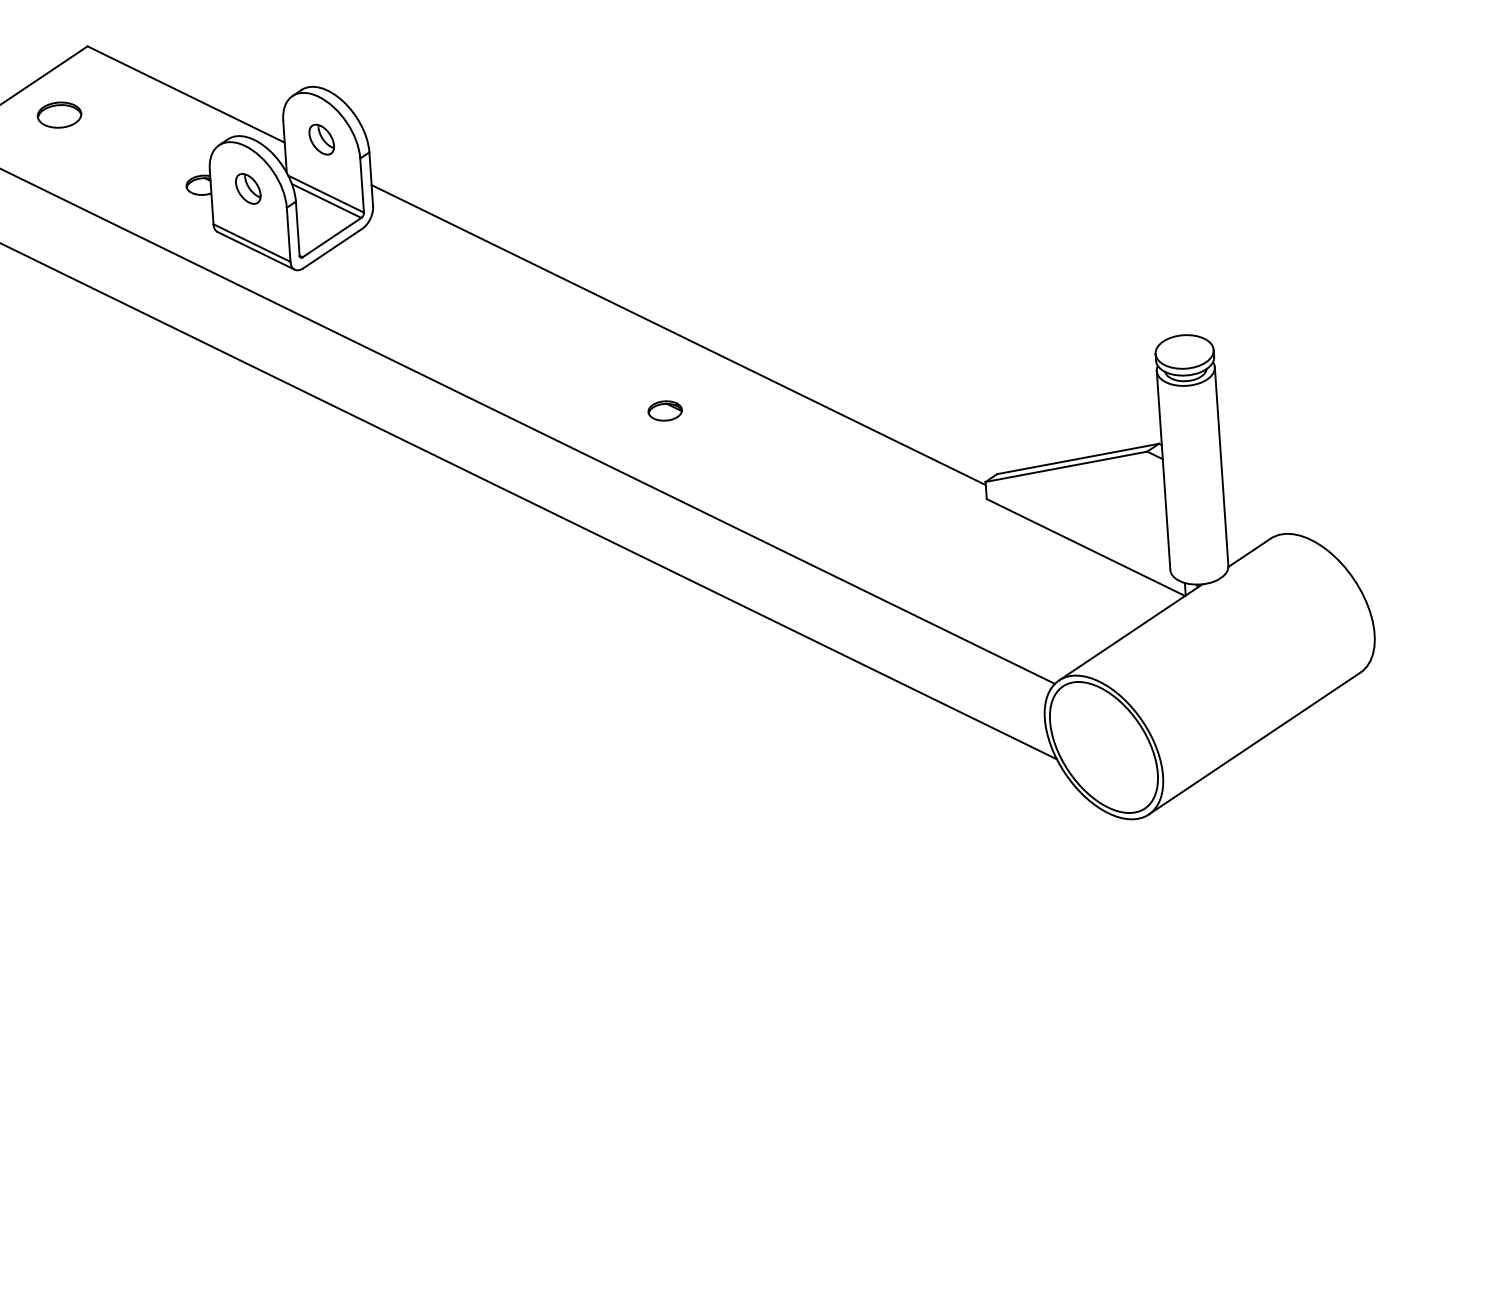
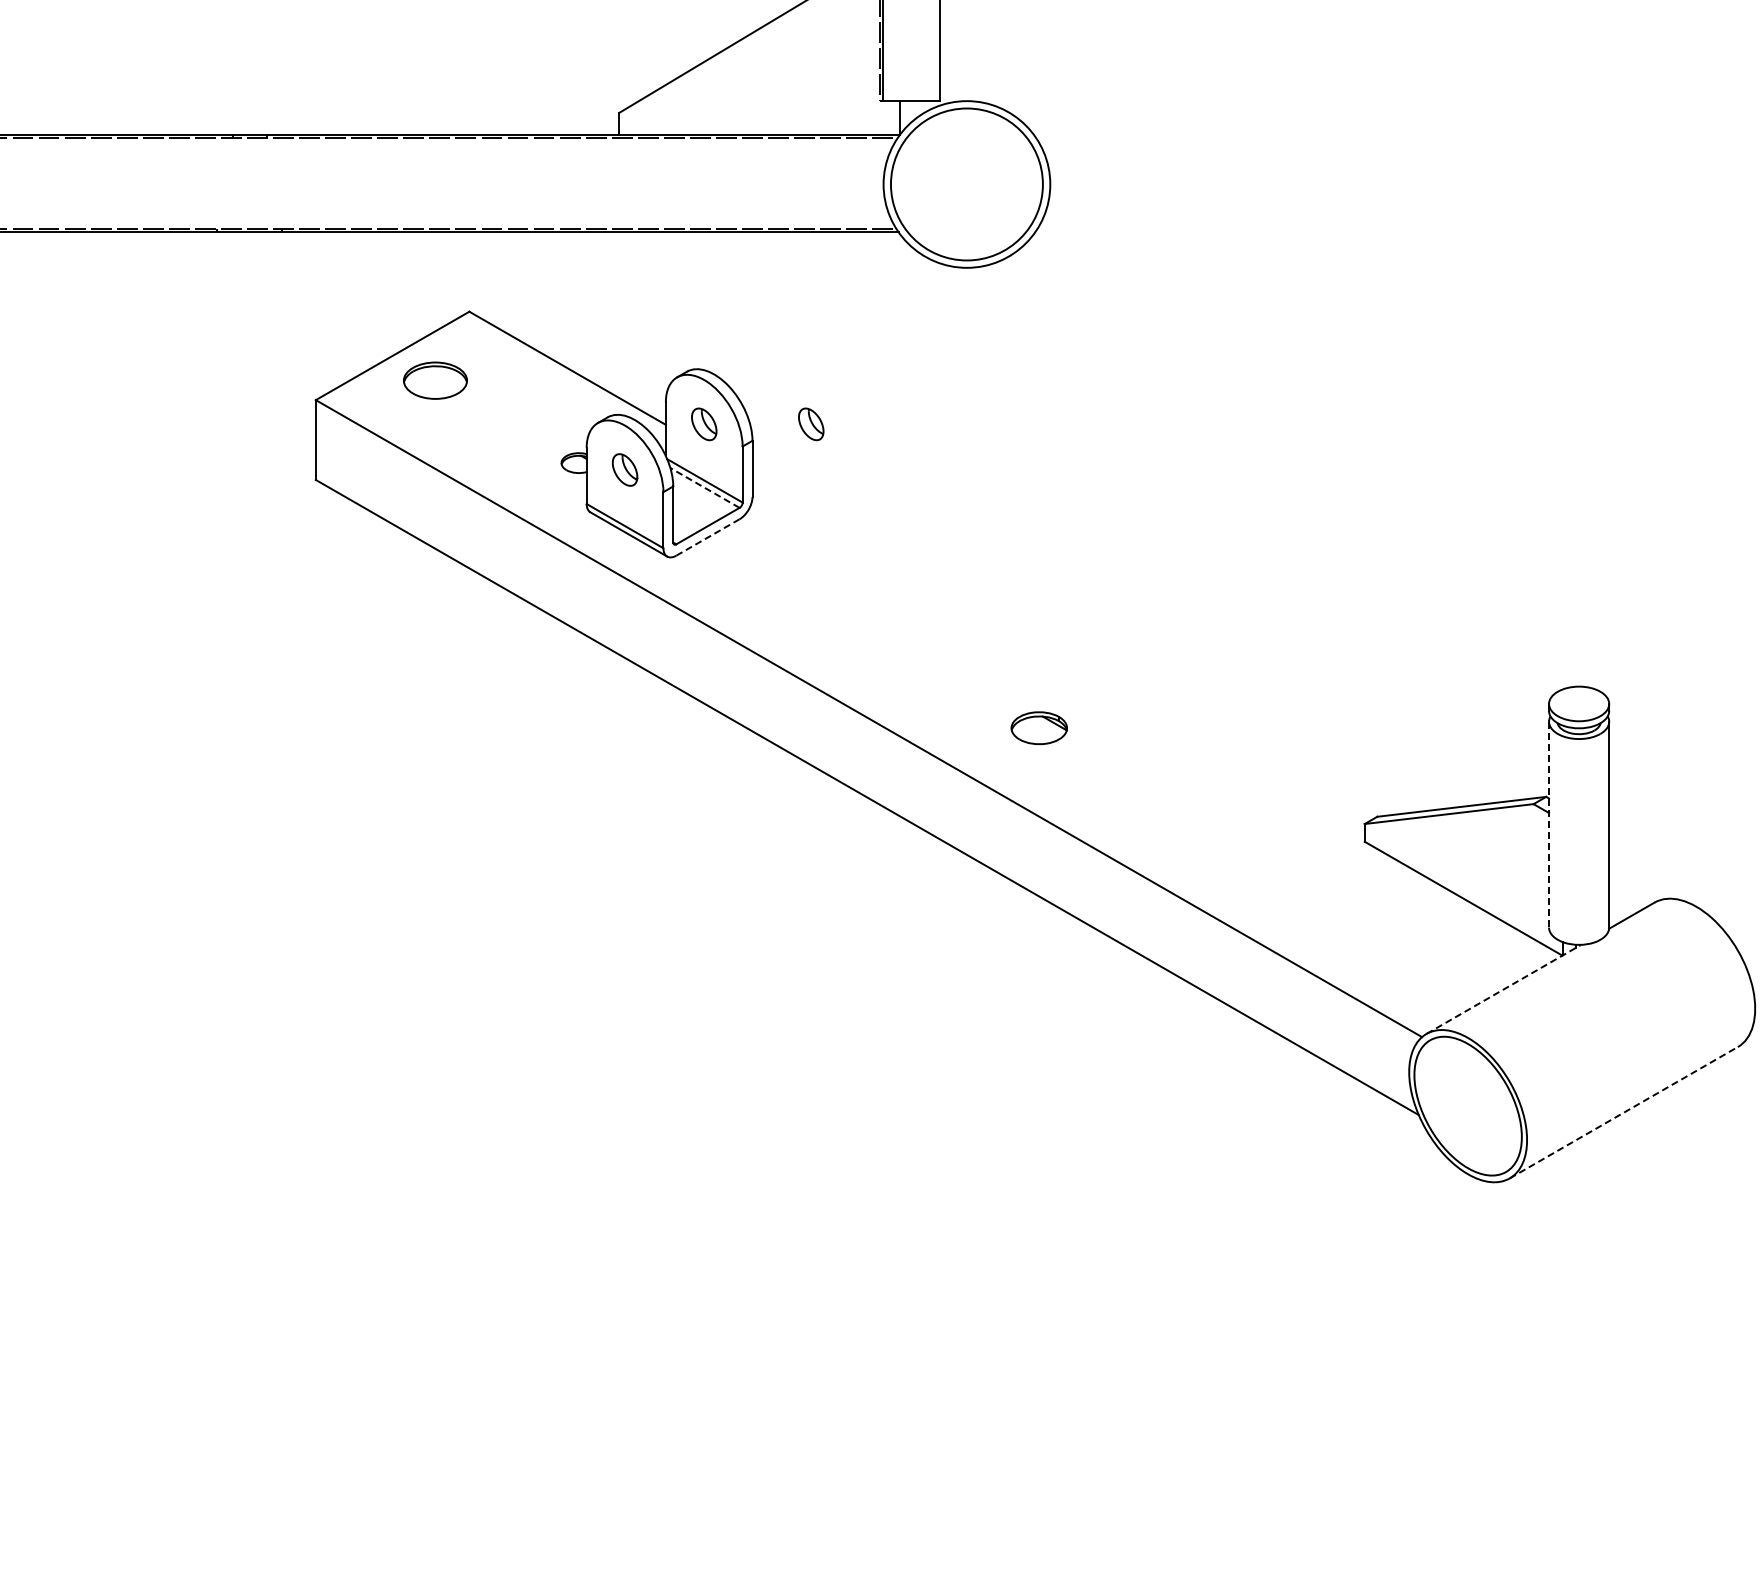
part: (59, 114) -> (435, 380), size x1.4
part: (425, 132) -> (811, 424), added
line: (327, 200) -> (705, 487), solid -> dashed
line: (332, 248) -> (707, 537), solid -> dashed
line: (678, 334) -> (1058, 650), removed
part: (665, 411) -> (1039, 728), size x1.6
line: (1163, 470) -> (1549, 824), solid -> dashed
line: (1131, 632) -> (1504, 989), solid -> dashed
line: (1254, 743) -> (1623, 1112), solid -> dashed

